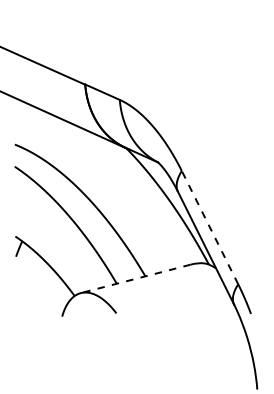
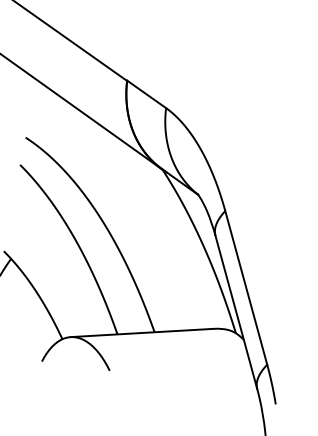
line: (209, 227) -> (245, 287), dashed -> solid
line: (135, 278) -> (141, 332), dashed -> solid

